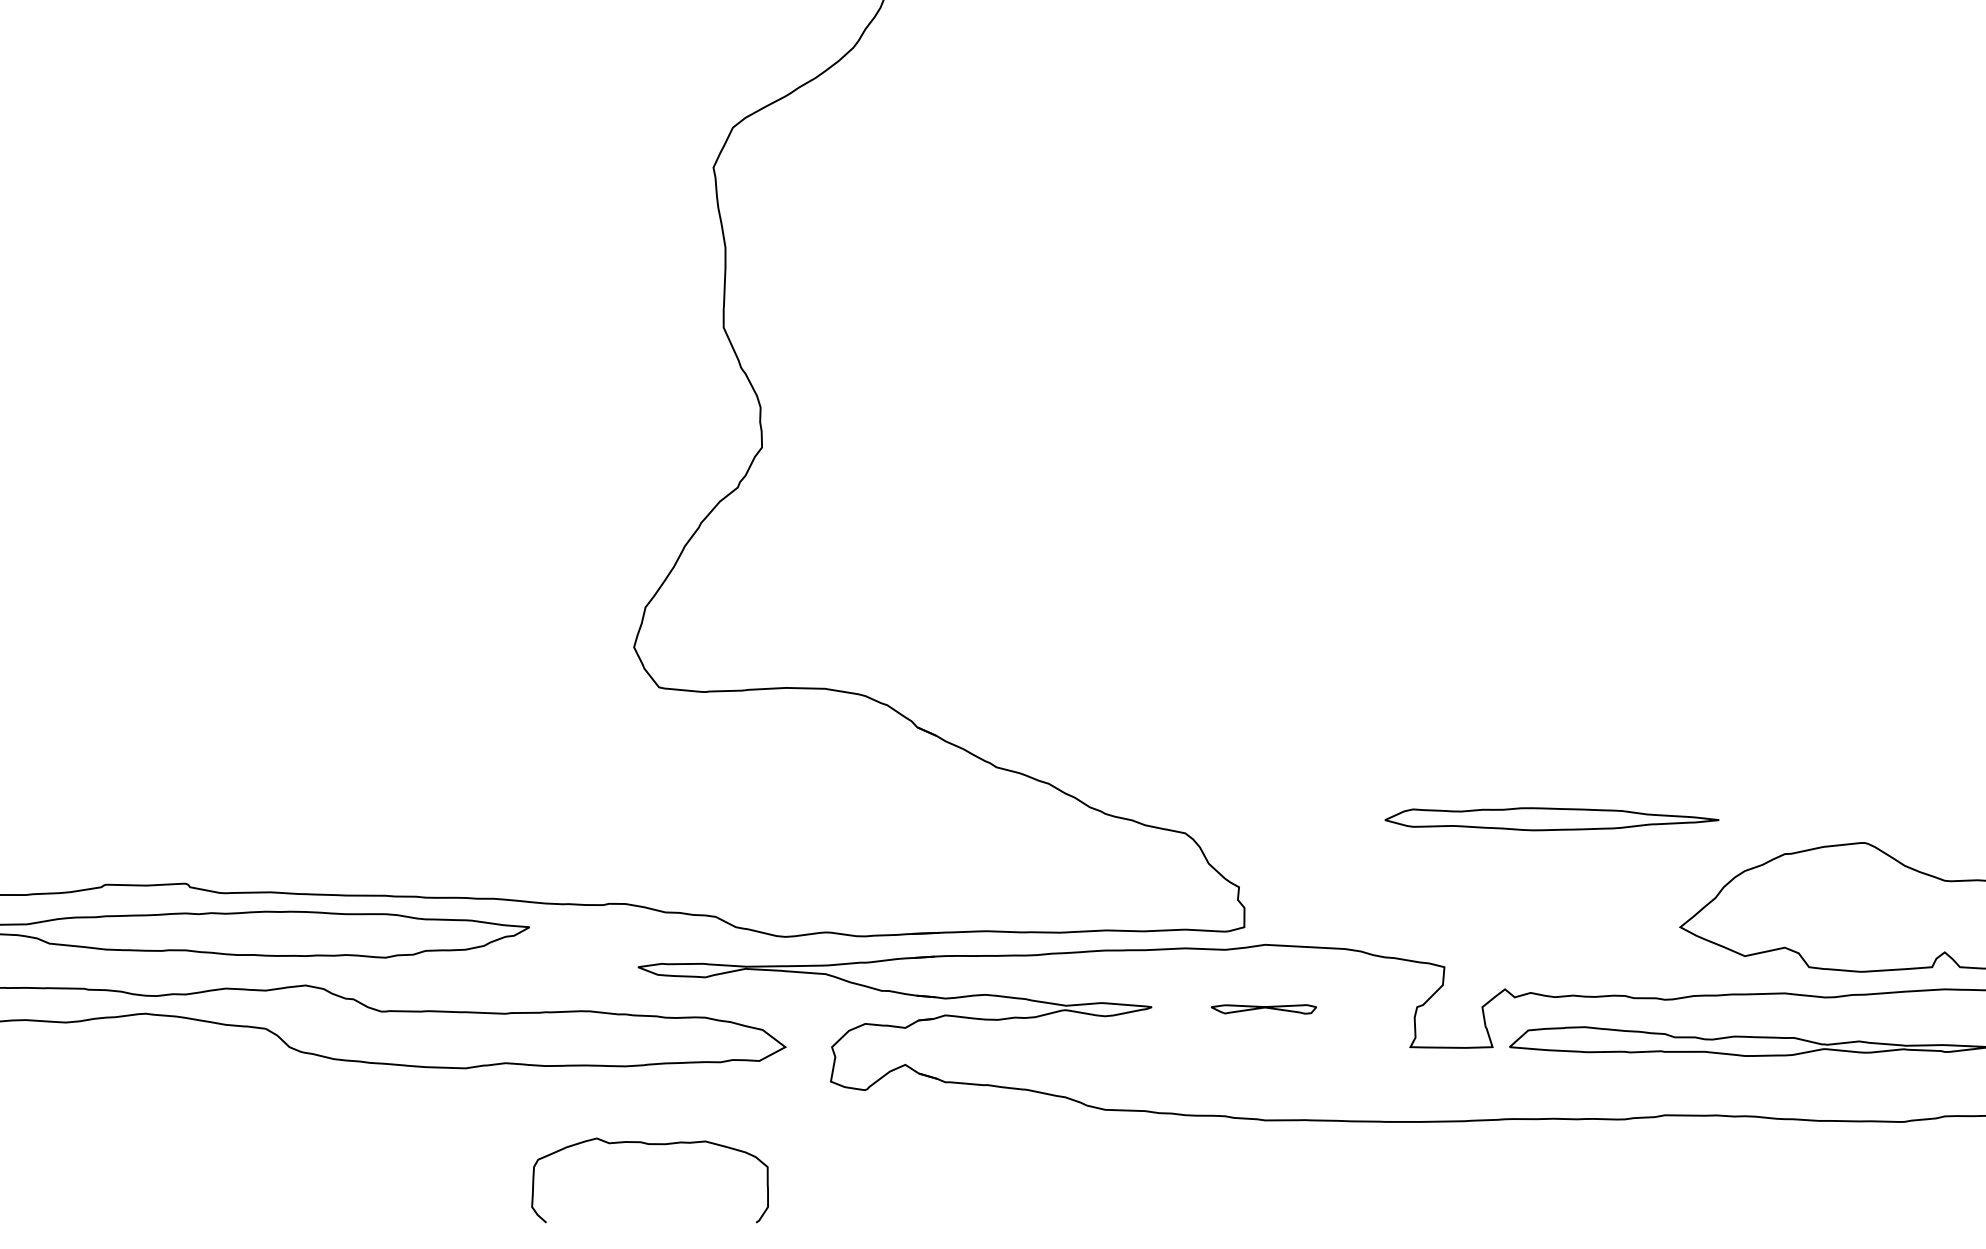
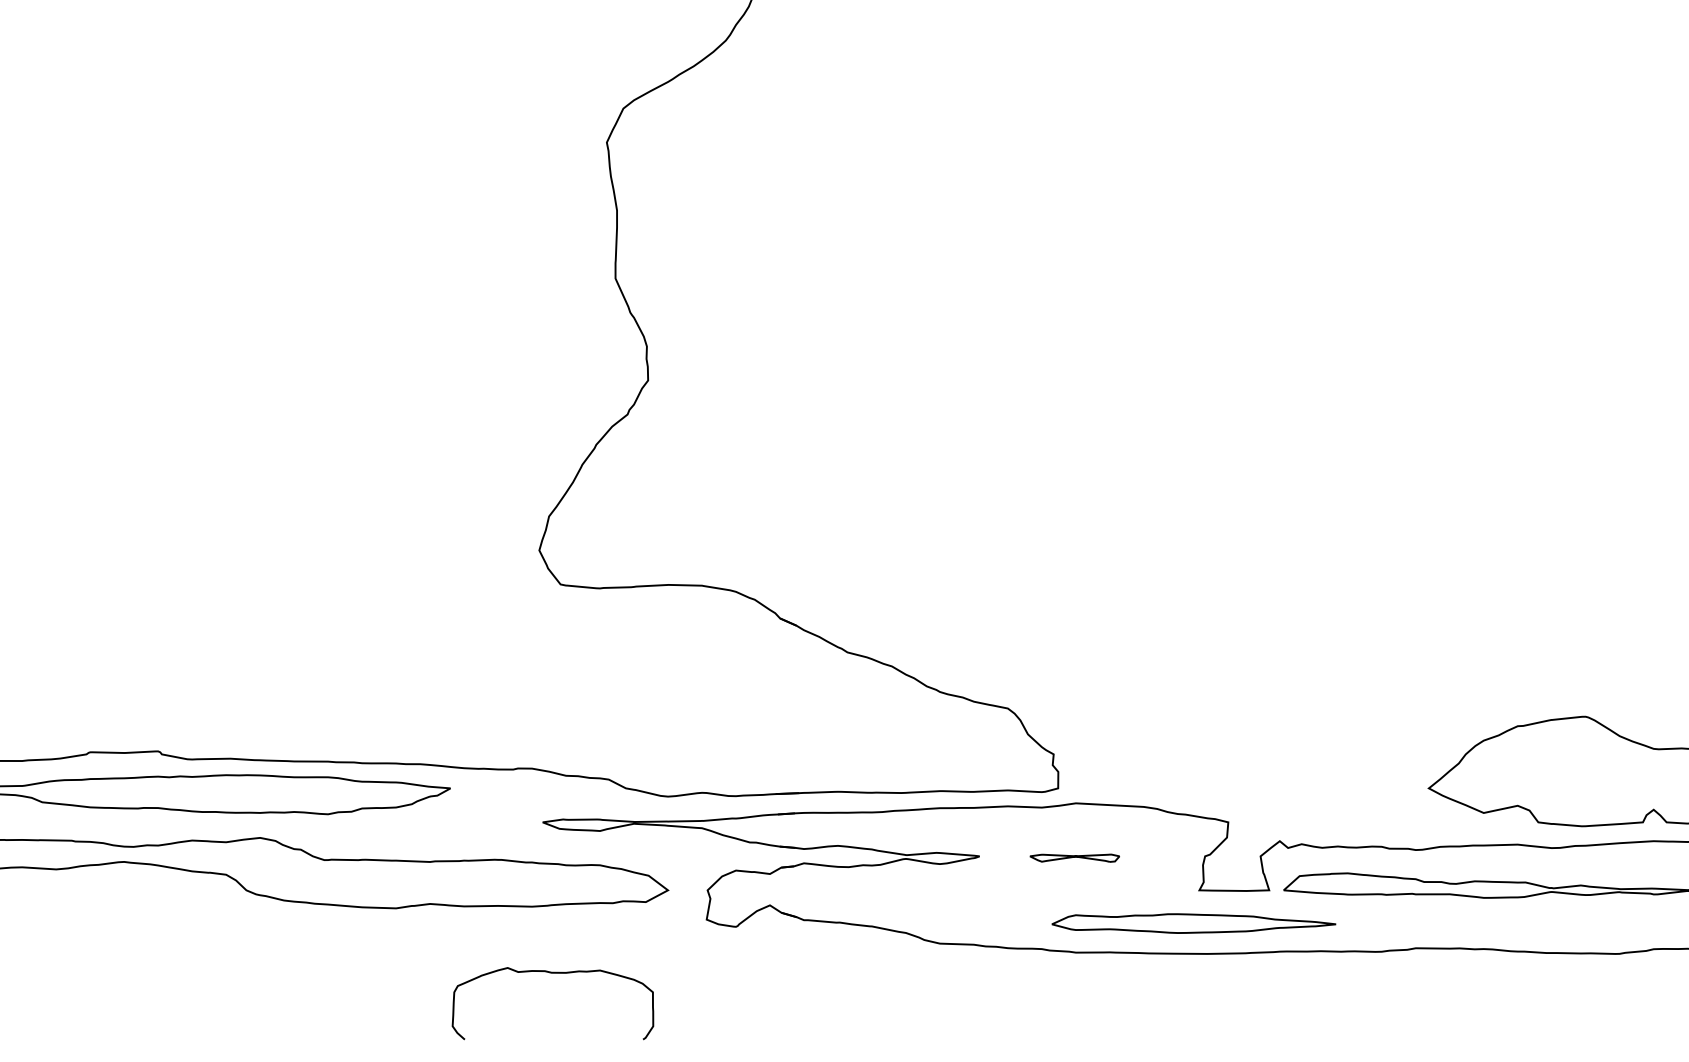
part: (1551, 819) -> (1193, 923), moved

